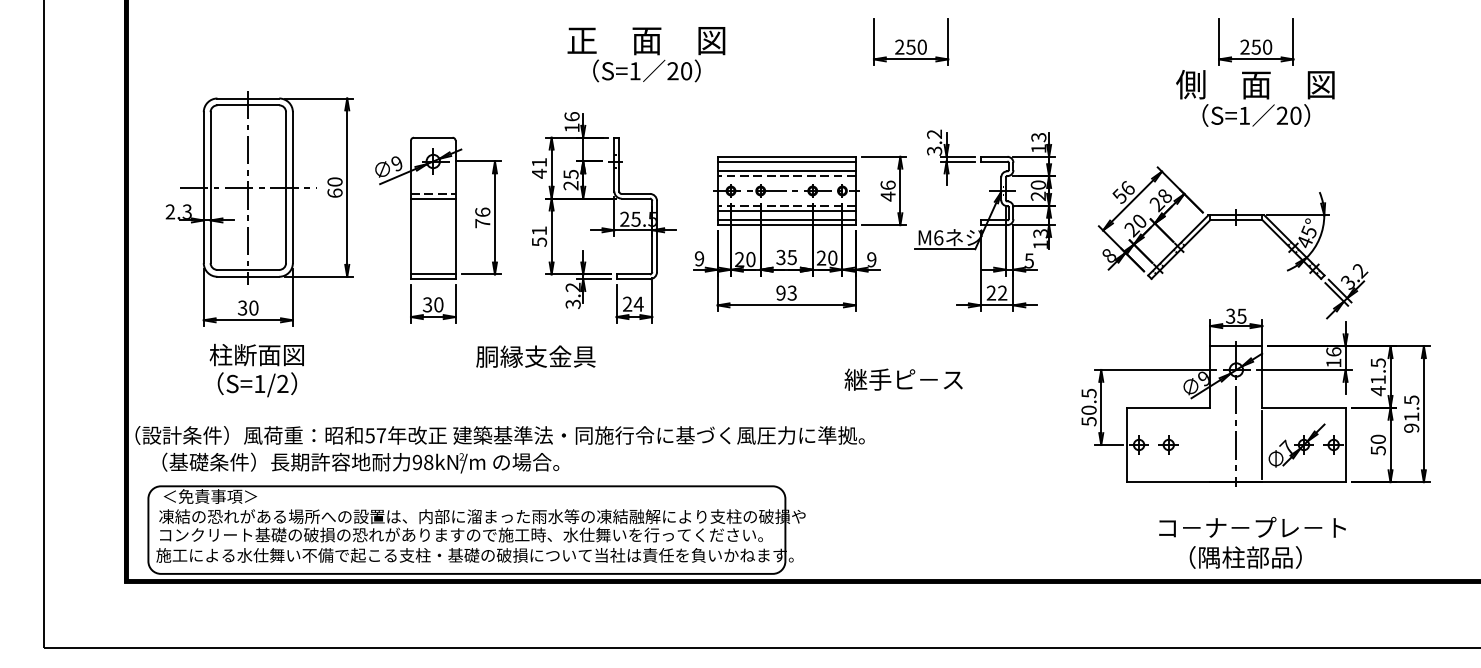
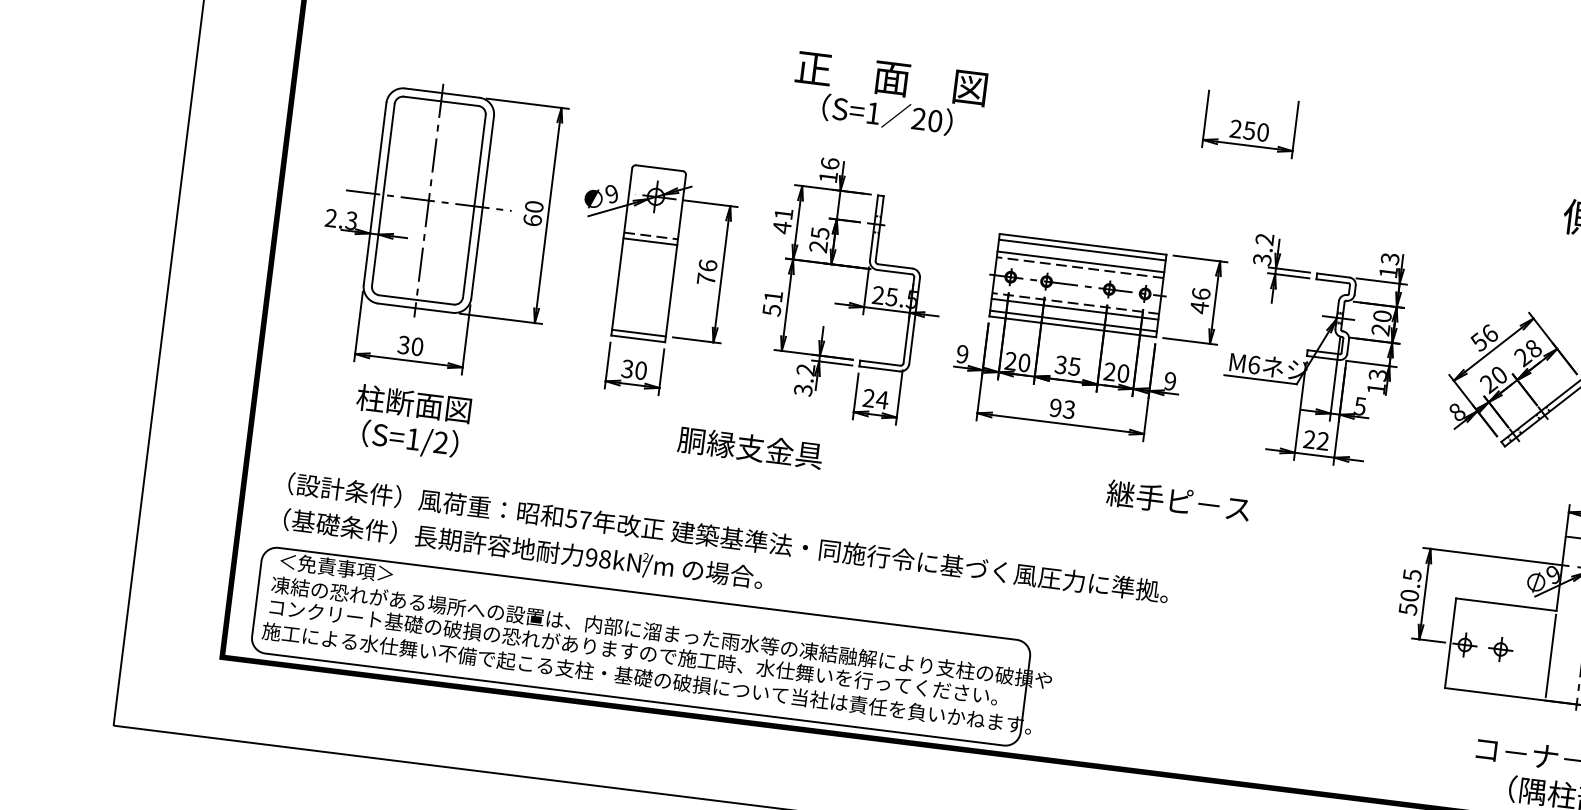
text: (646, 54) -> (889, 94), moved
text: (903, 379) -> (1178, 500), moved
text: (499, 435) -> (727, 537), moved
line: (1210, 445) -> (1551, 656), added

